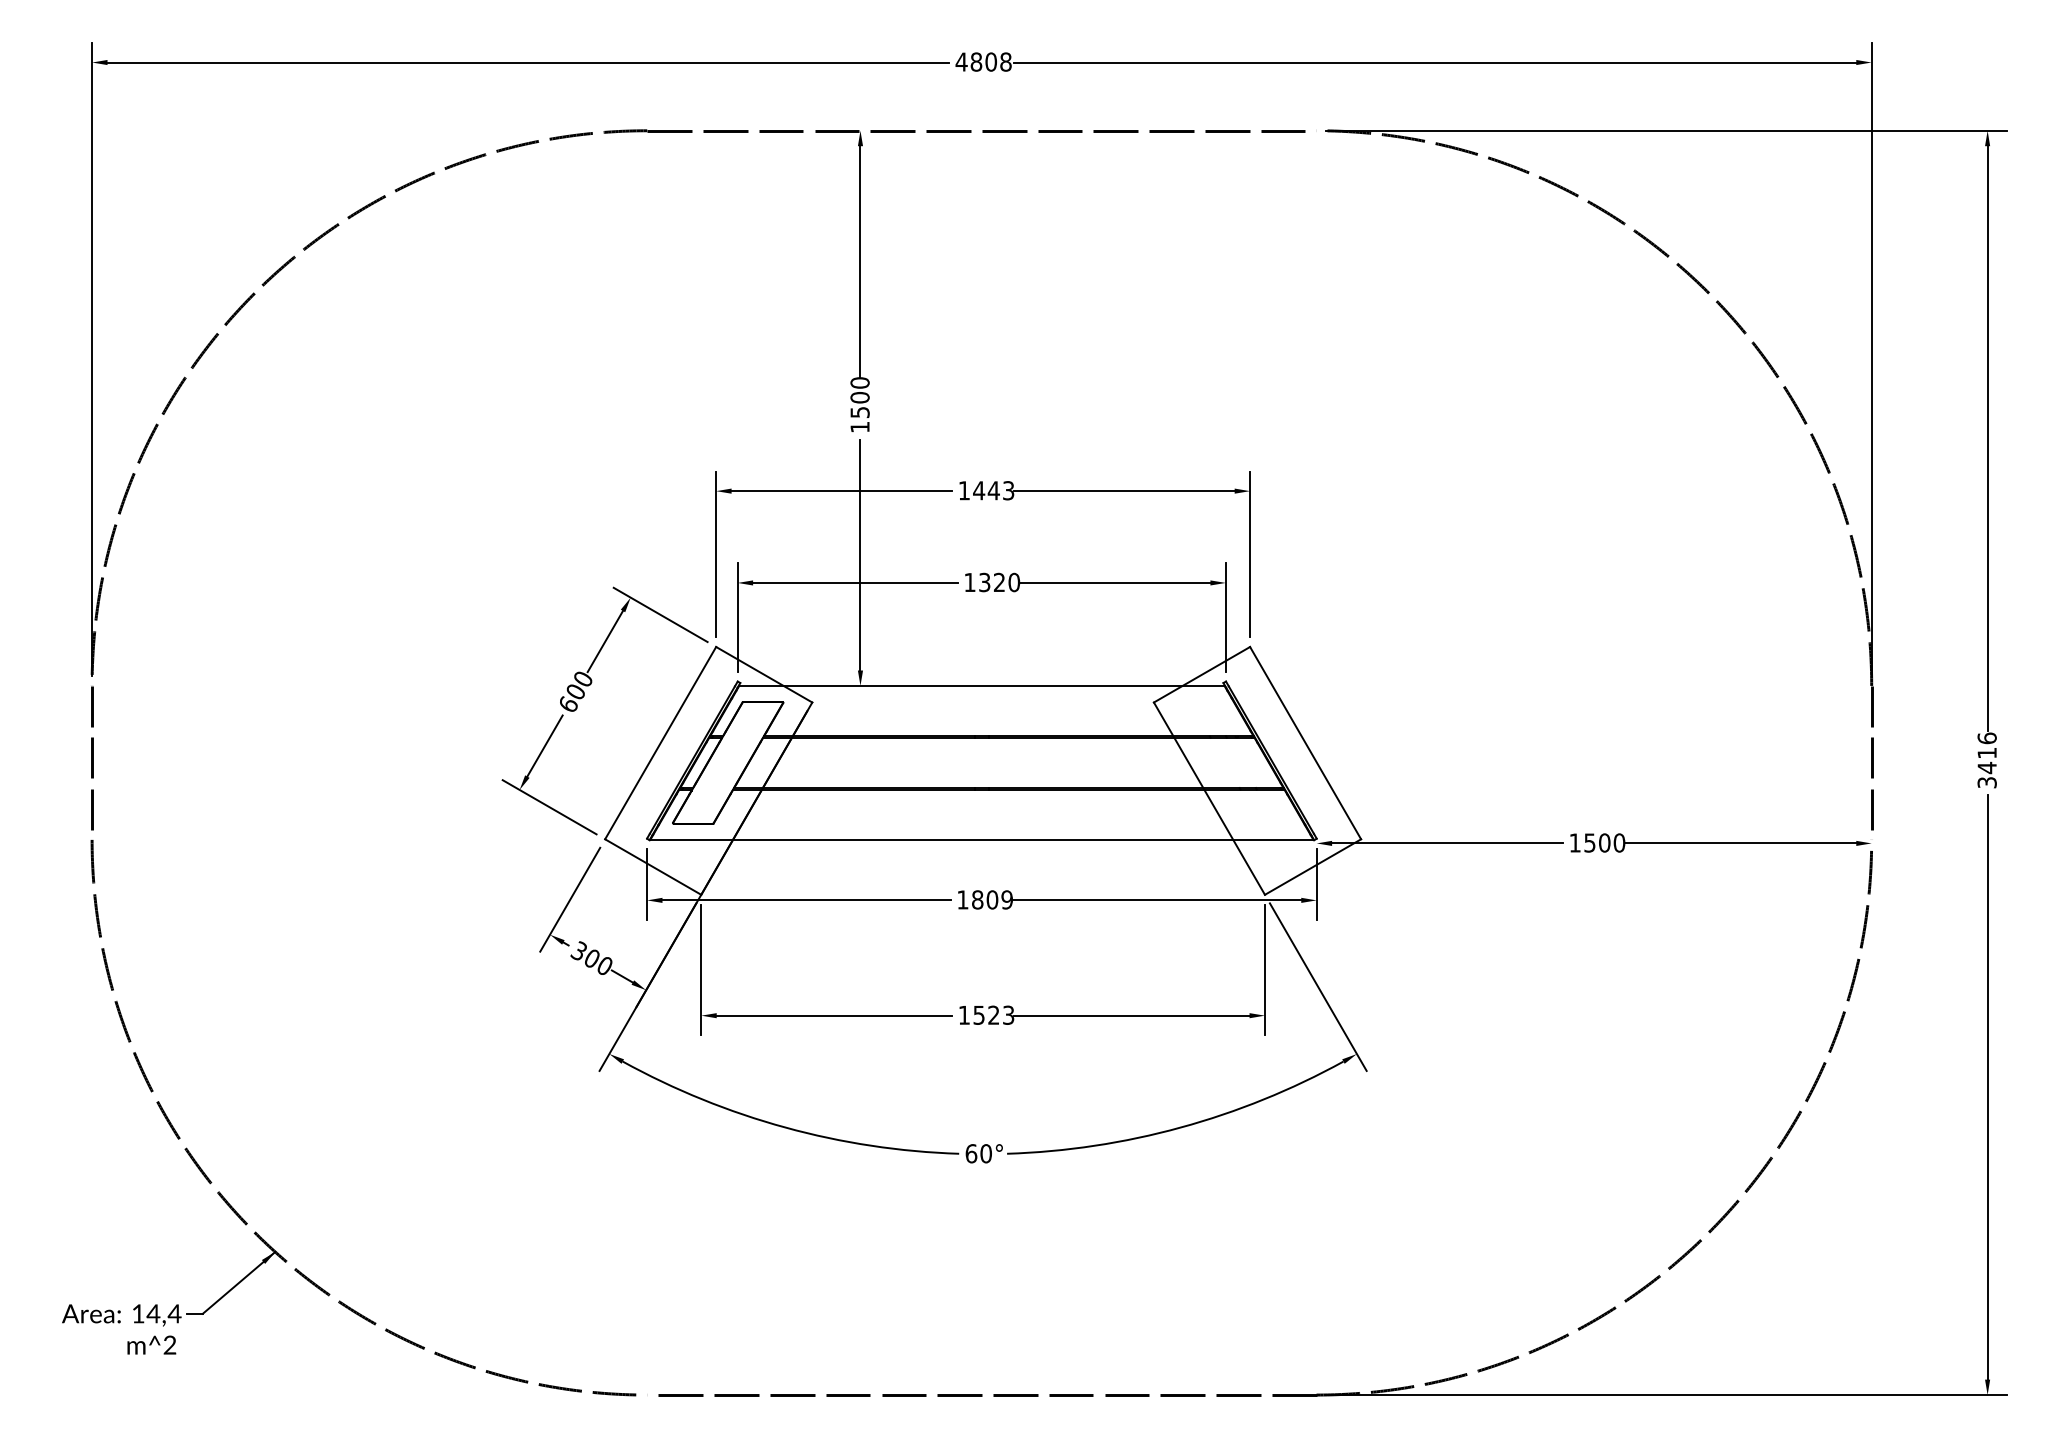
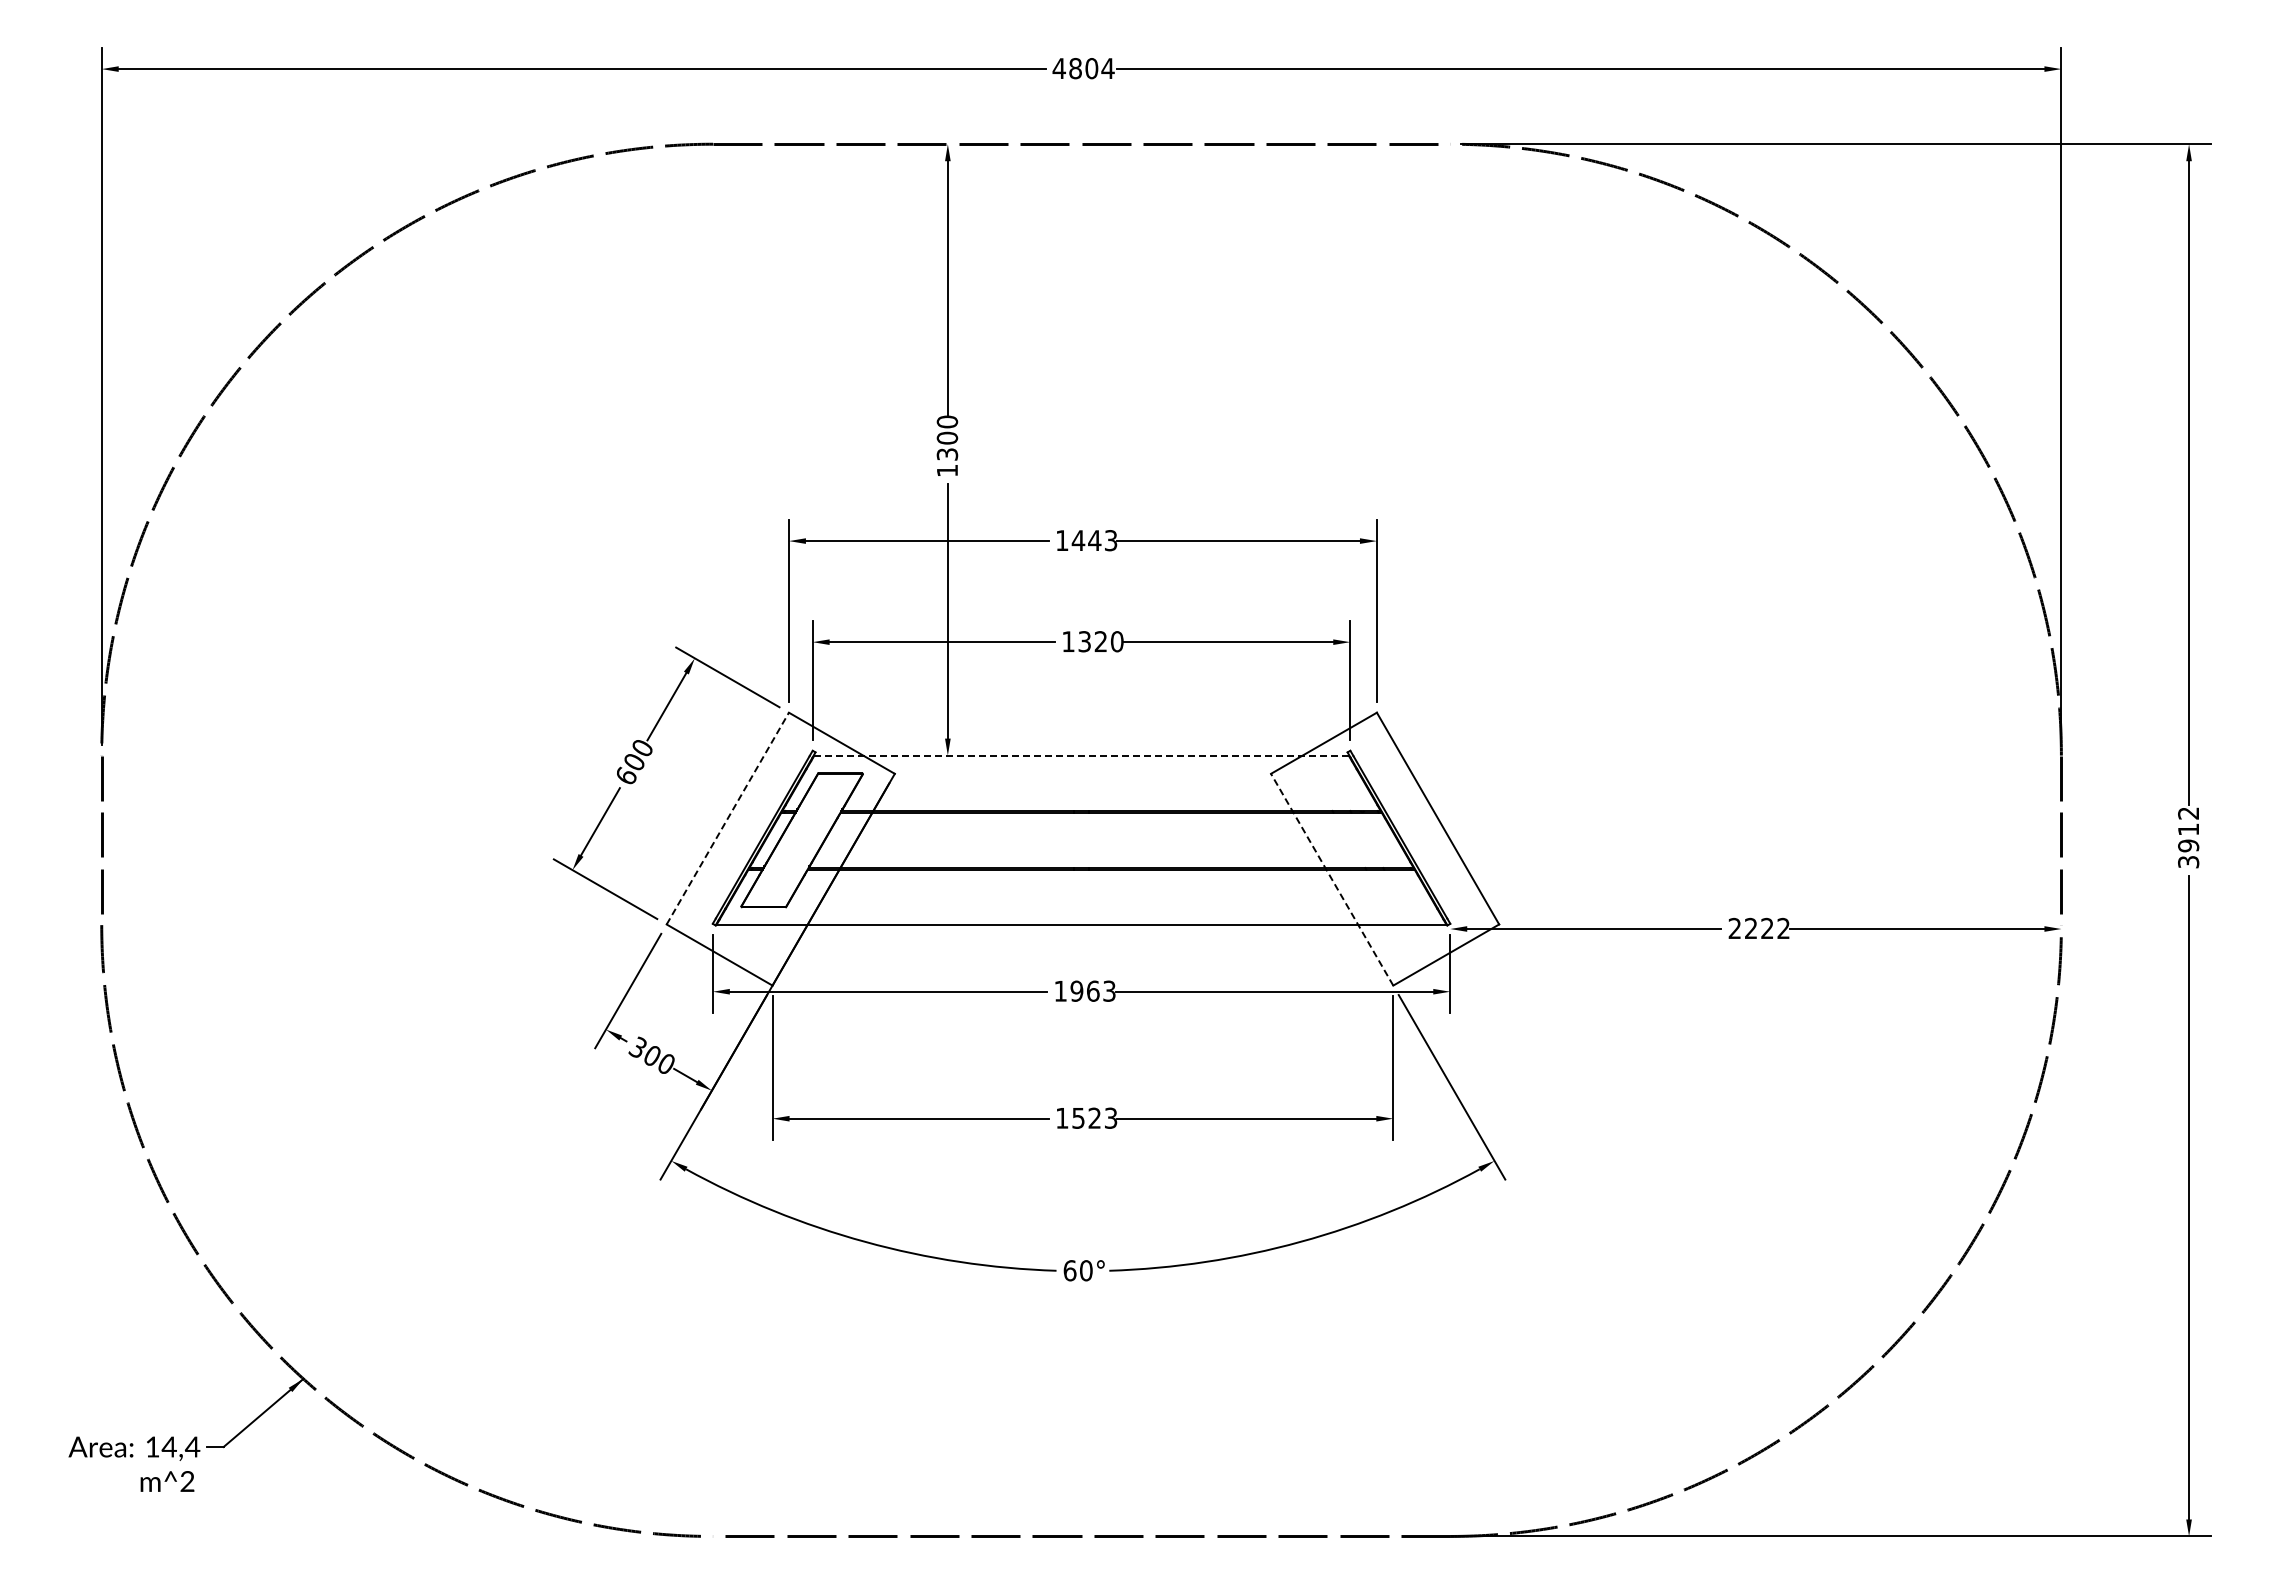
text: (1005, 61) -> (1107, 68), 4808 -> 4804
text: (859, 412) -> (946, 454), 1500 -> 1300
line: (982, 685) -> (1082, 755), solid -> dashed
line: (661, 743) -> (728, 818), solid -> dashed
text: (1987, 753) -> (2188, 829), 3416 -> 3912
line: (1208, 798) -> (1331, 879), solid -> dashed
text: (1597, 842) -> (1759, 928), 1500 -> 2222
text: (991, 899) -> (1092, 990), 1809 -> 1963

